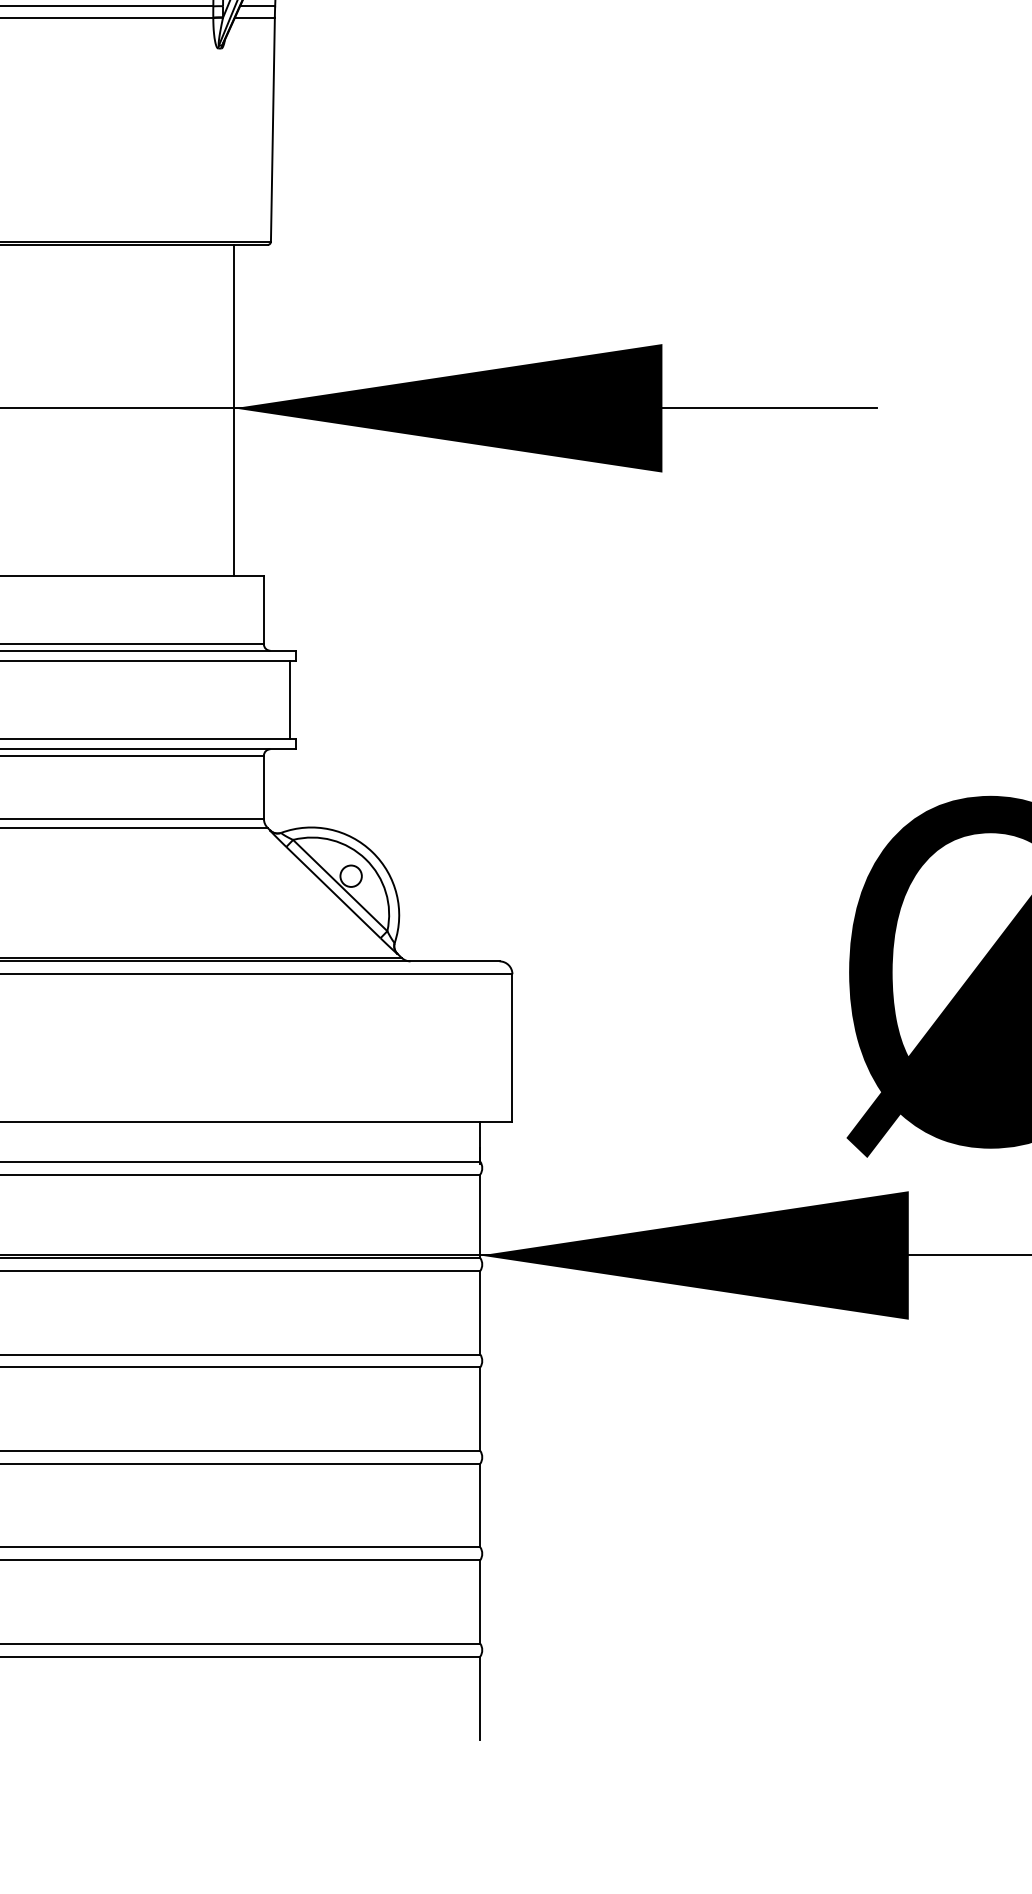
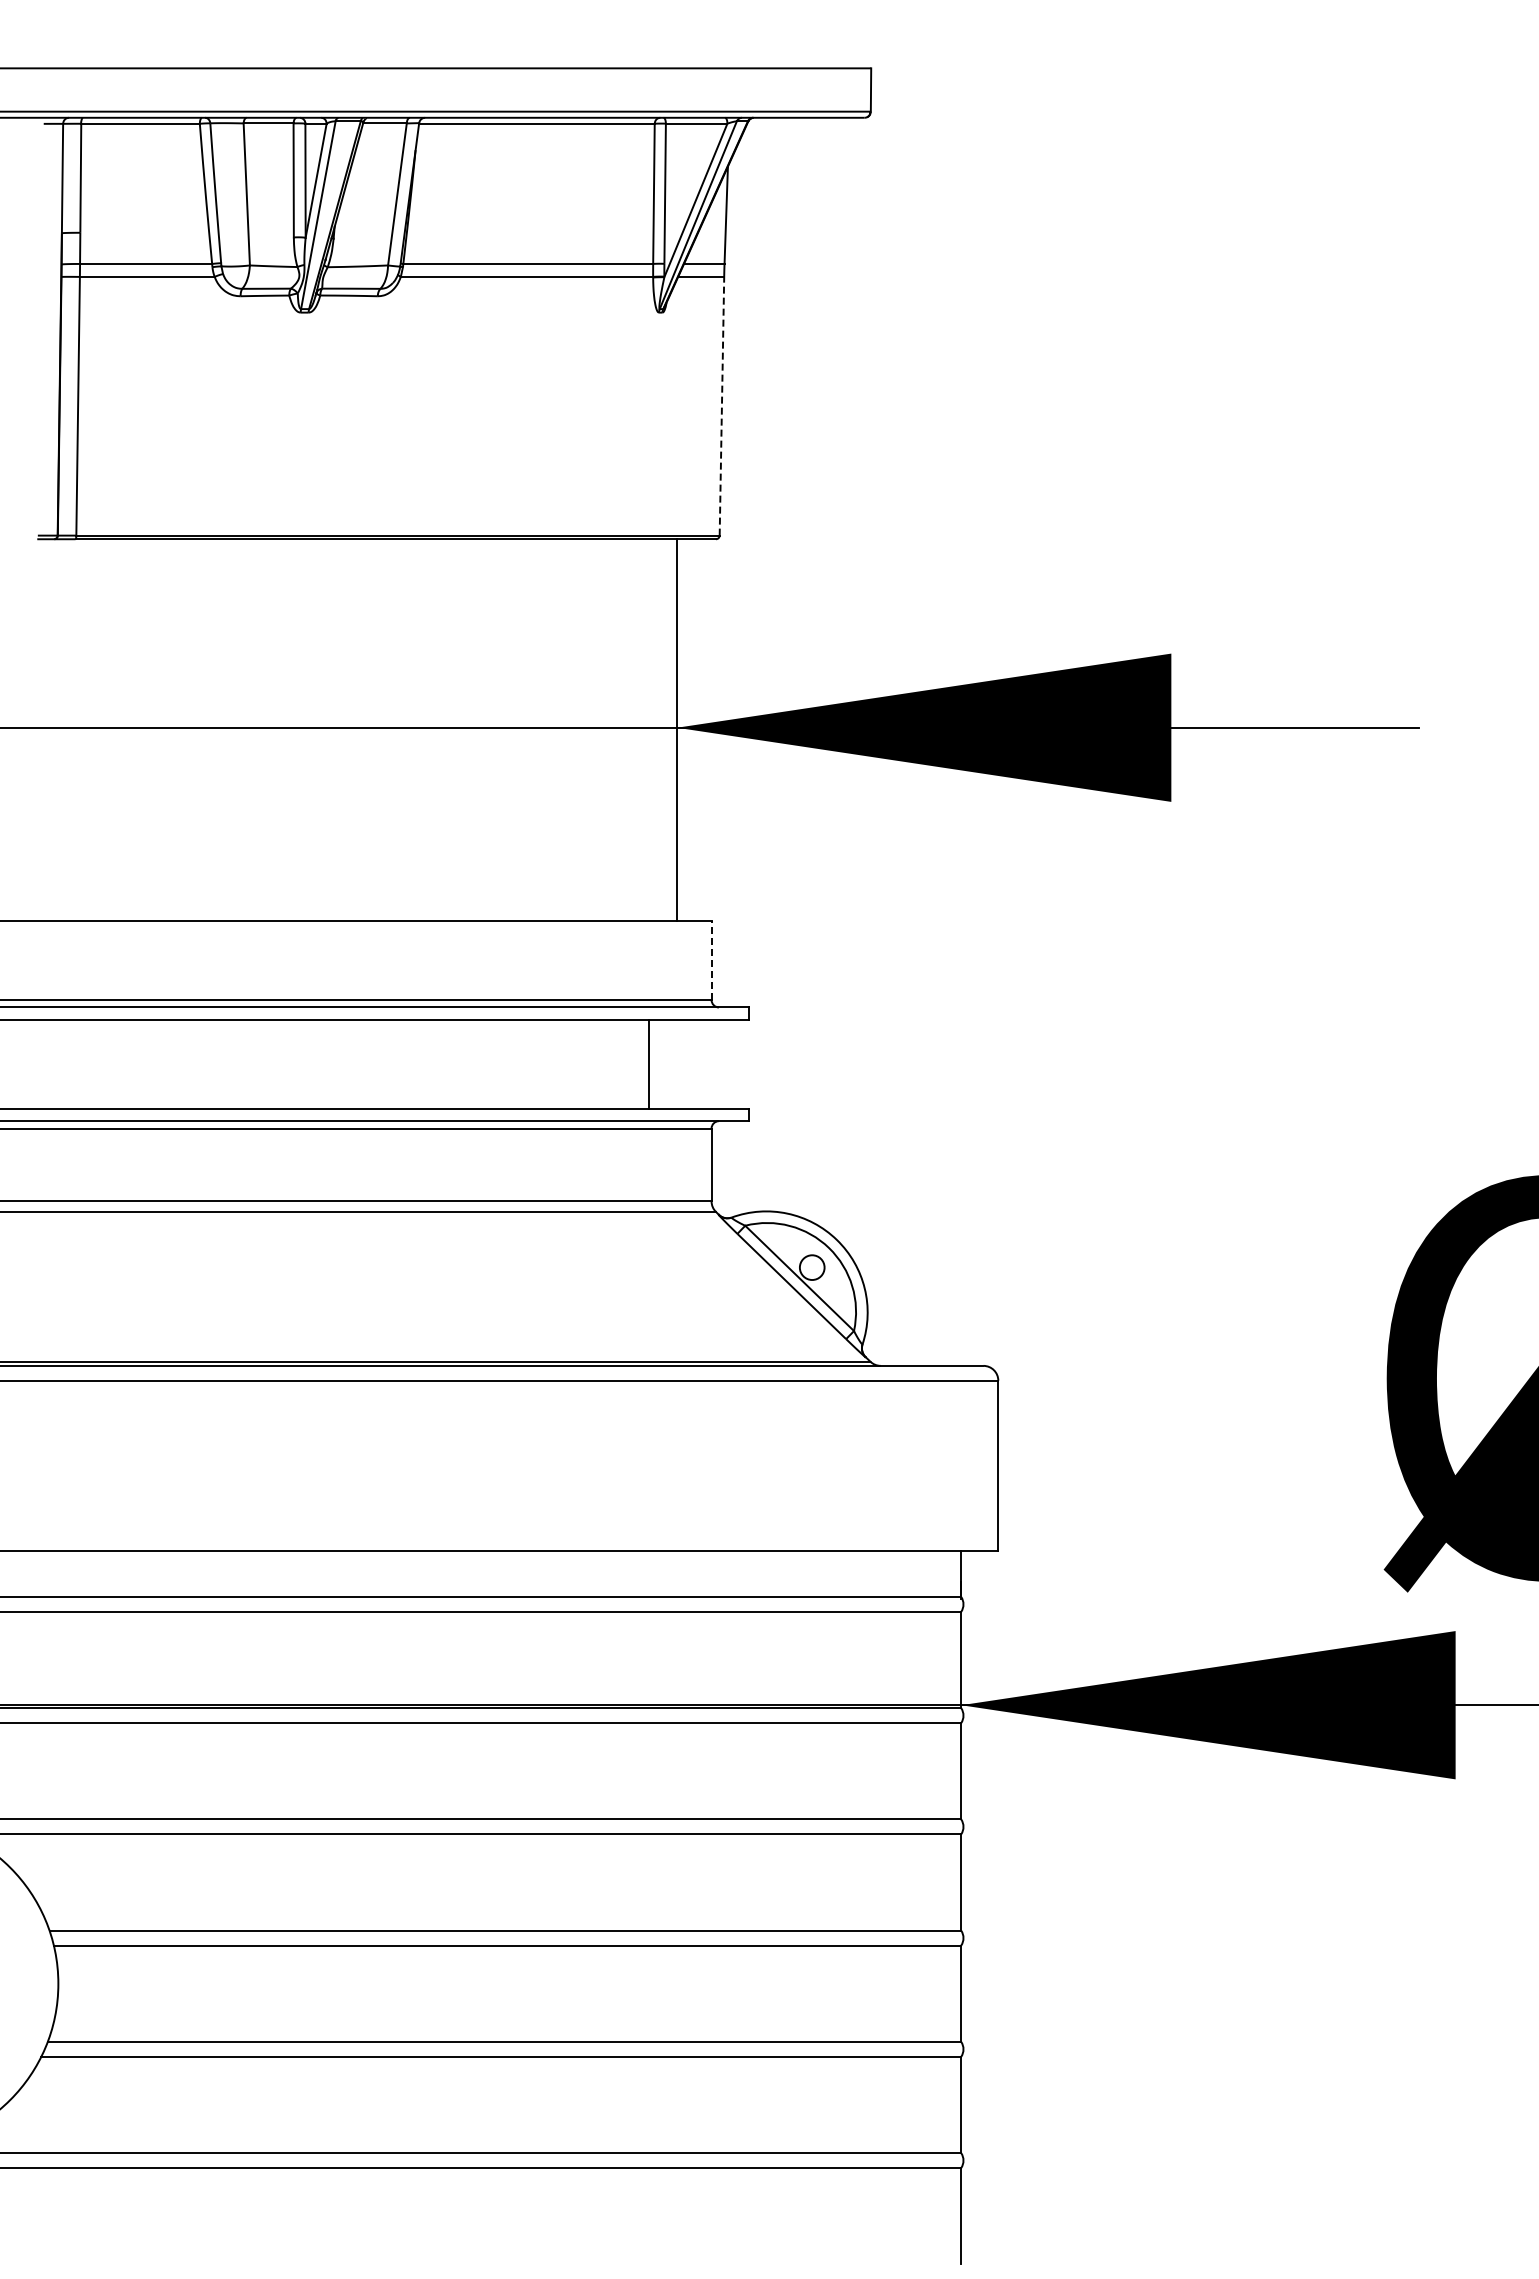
line: (272, 129) -> (721, 405), solid -> dashed
line: (263, 610) -> (711, 960), solid -> dashed
line: (289, 699) -> (649, 1063), moved

